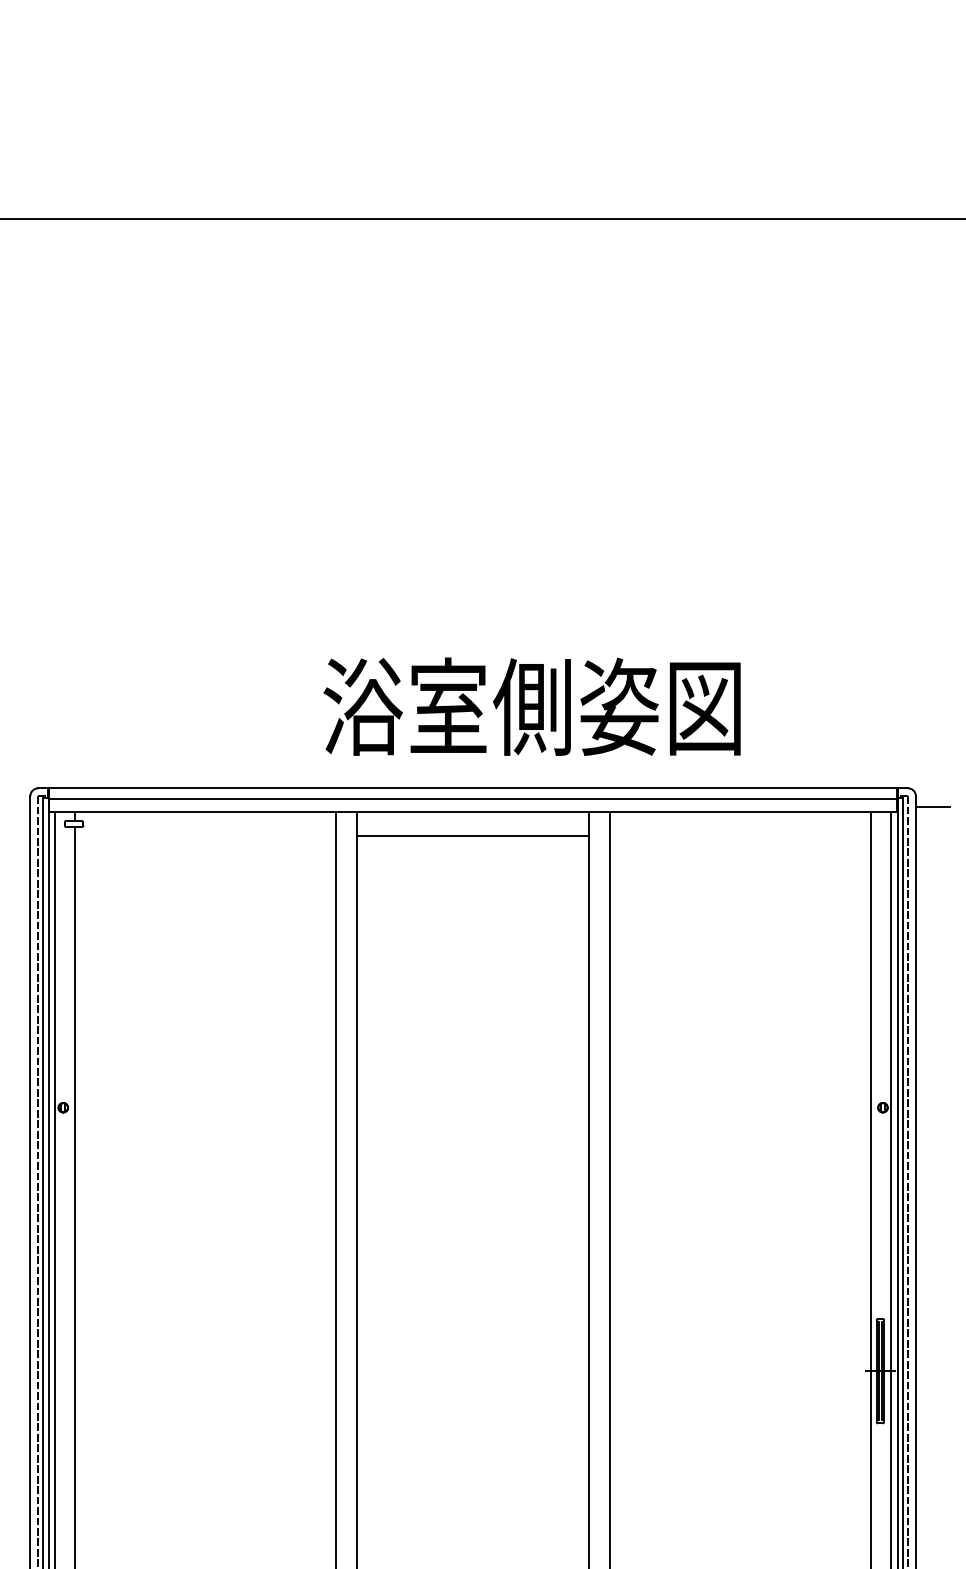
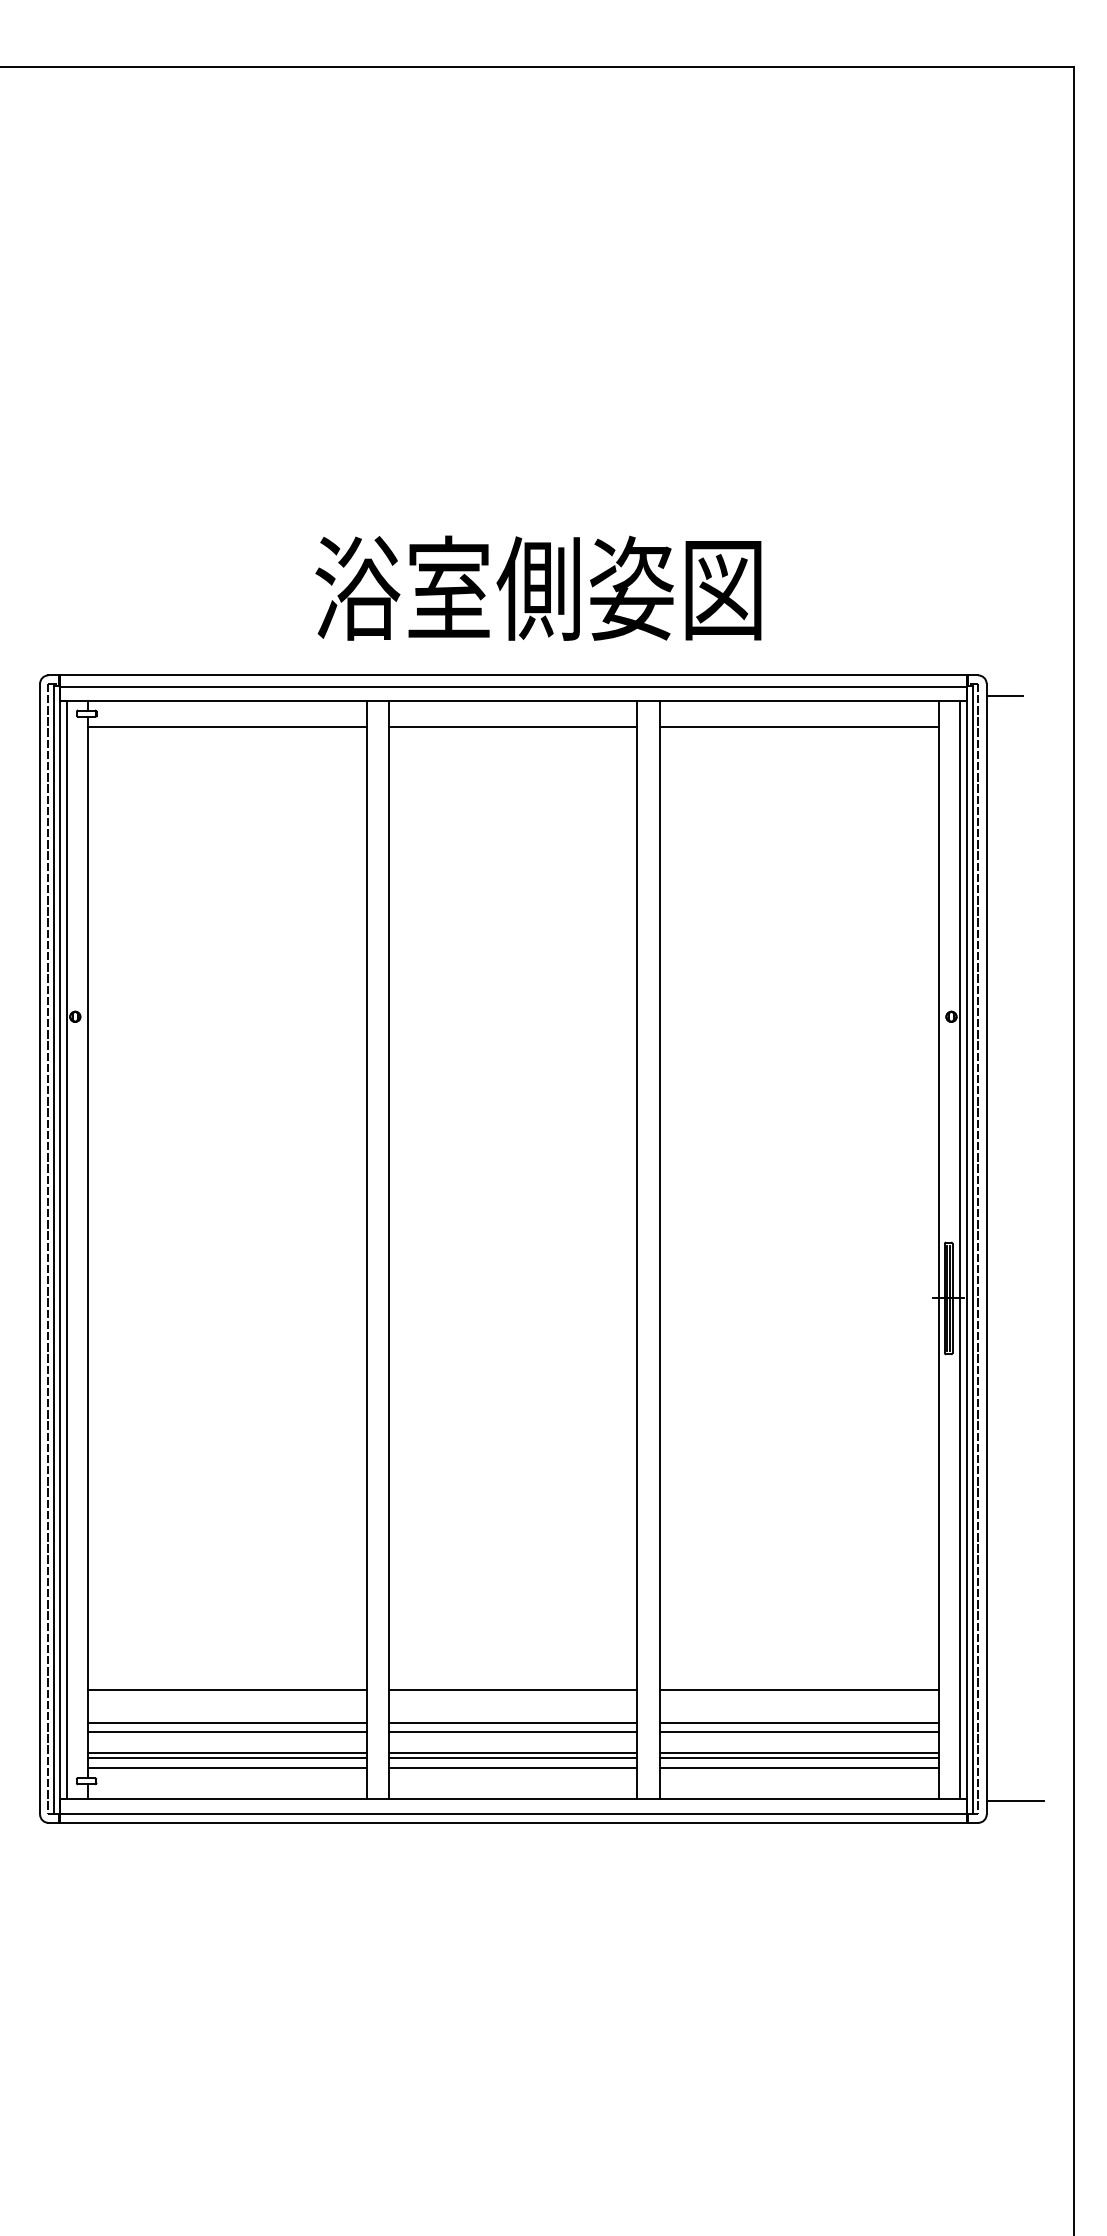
text: (532, 706) -> (538, 587), moved
line: (205, 836) -> (227, 726), added
line: (739, 836) -> (798, 726), added

